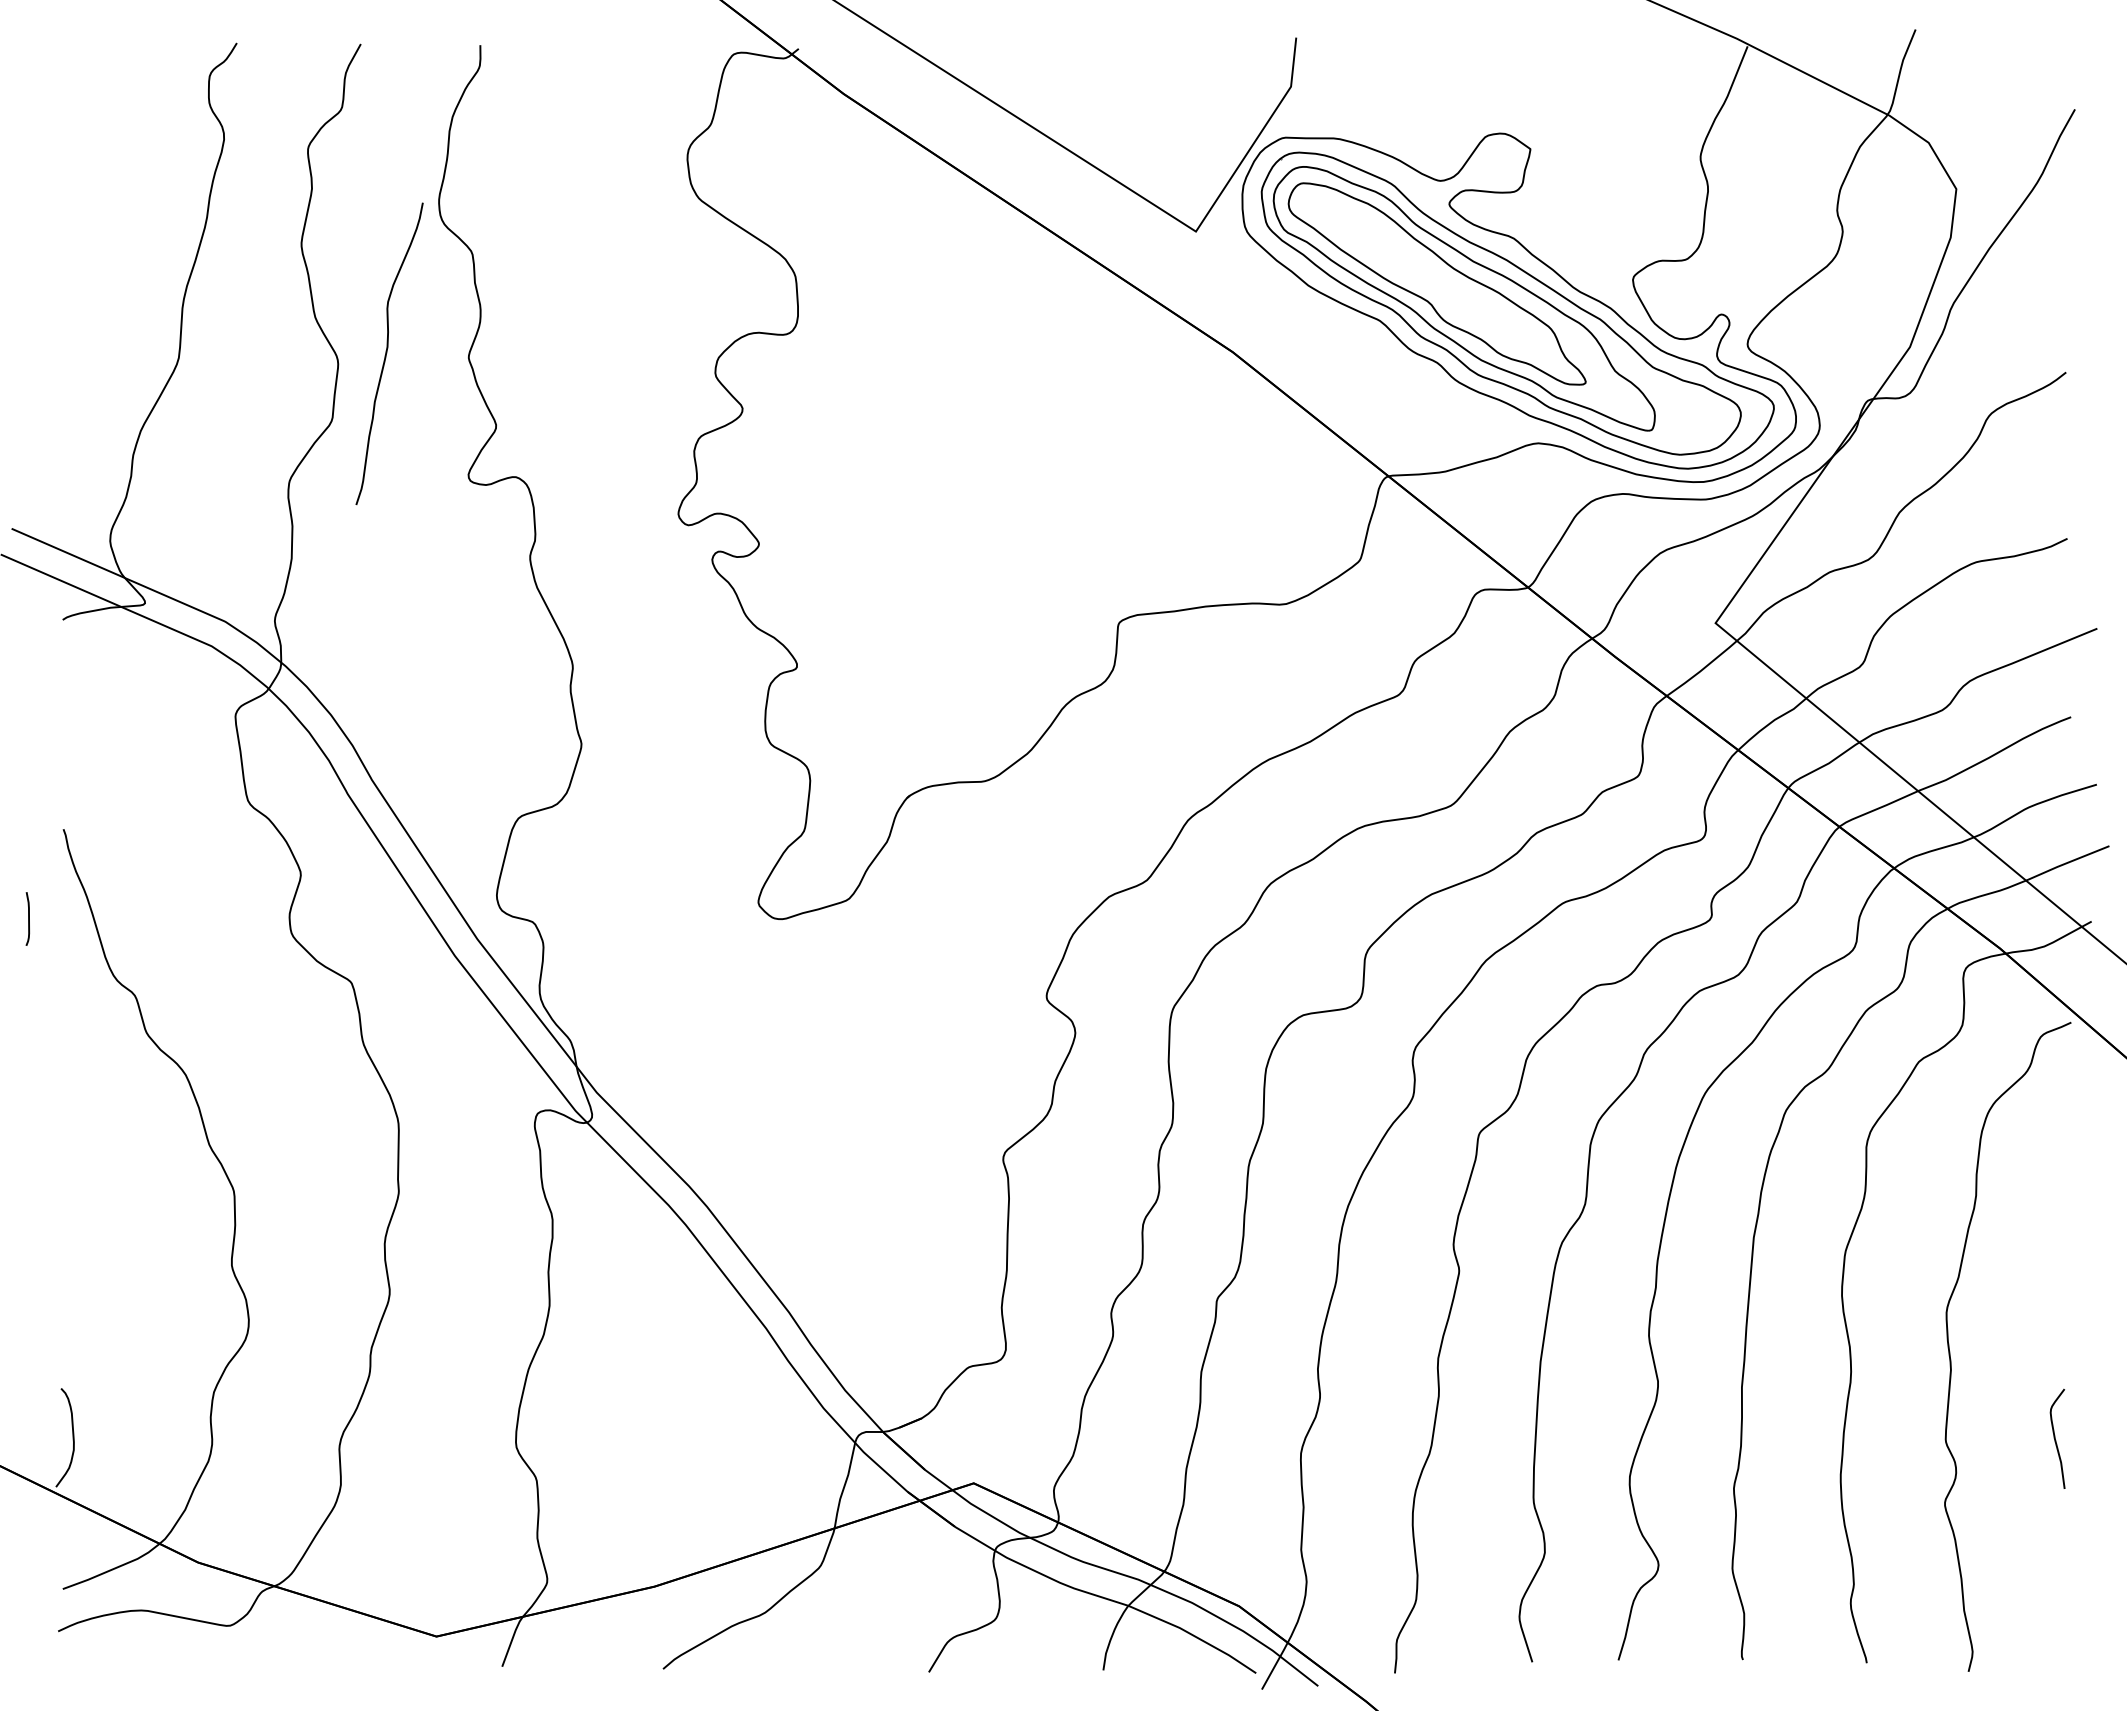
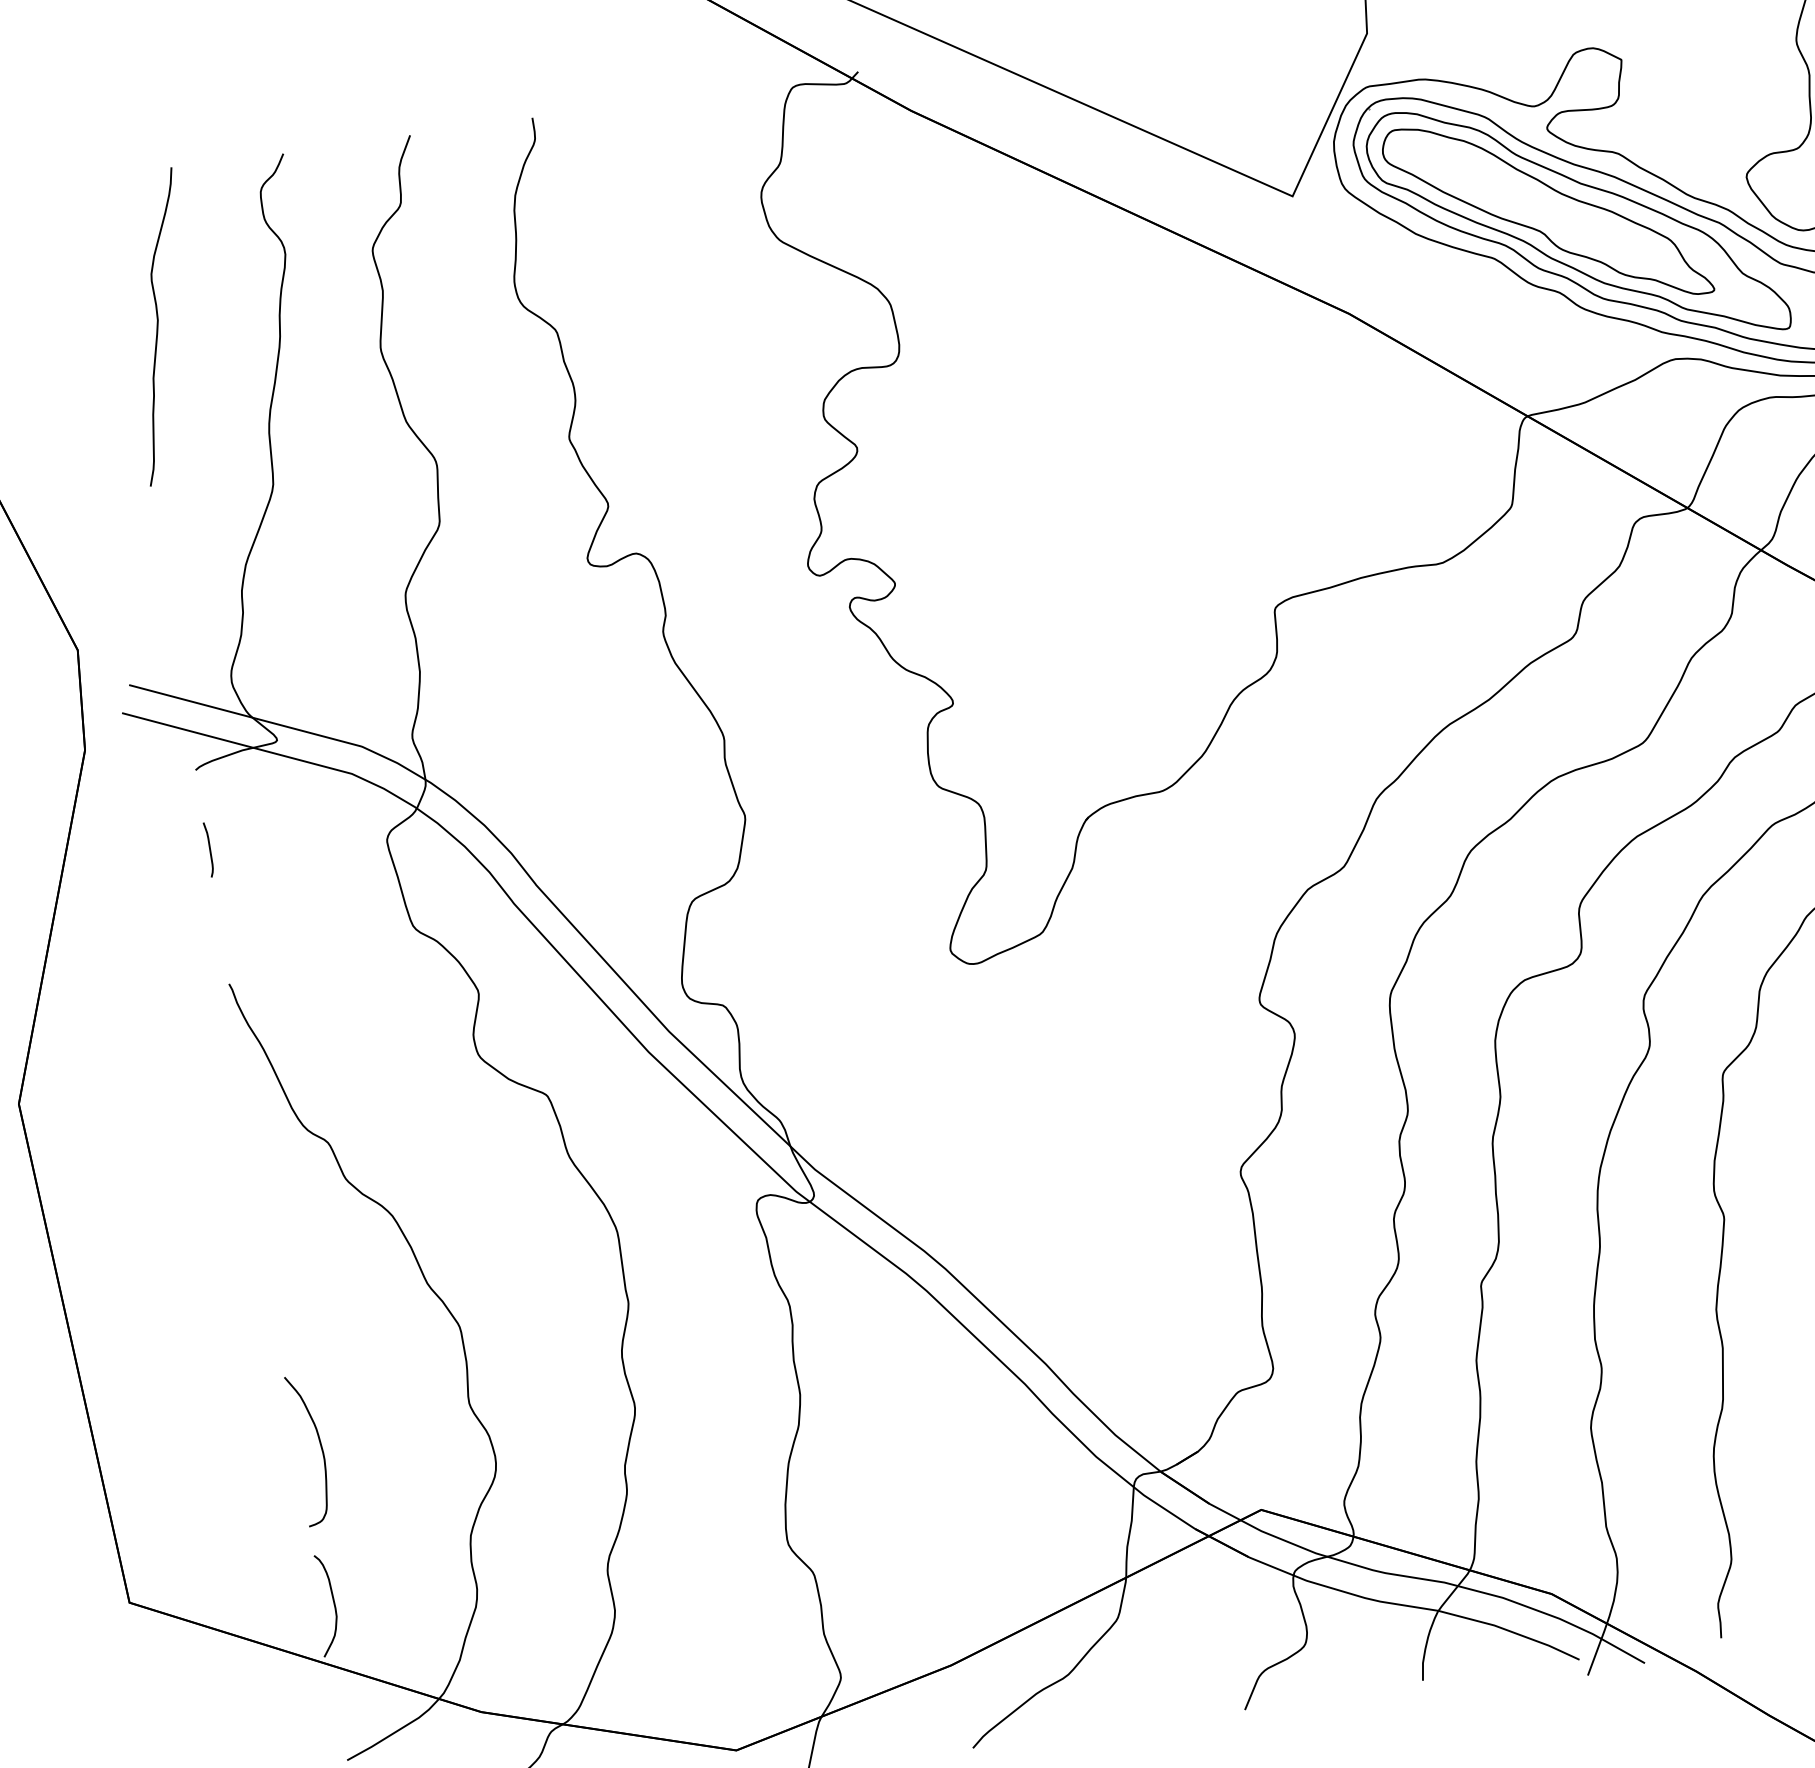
curve: (387, 353) -> (158, 326), moved
curve: (28, 918) -> (209, 849), moved
curve: (83, 1286) -> (321, 1447), added

